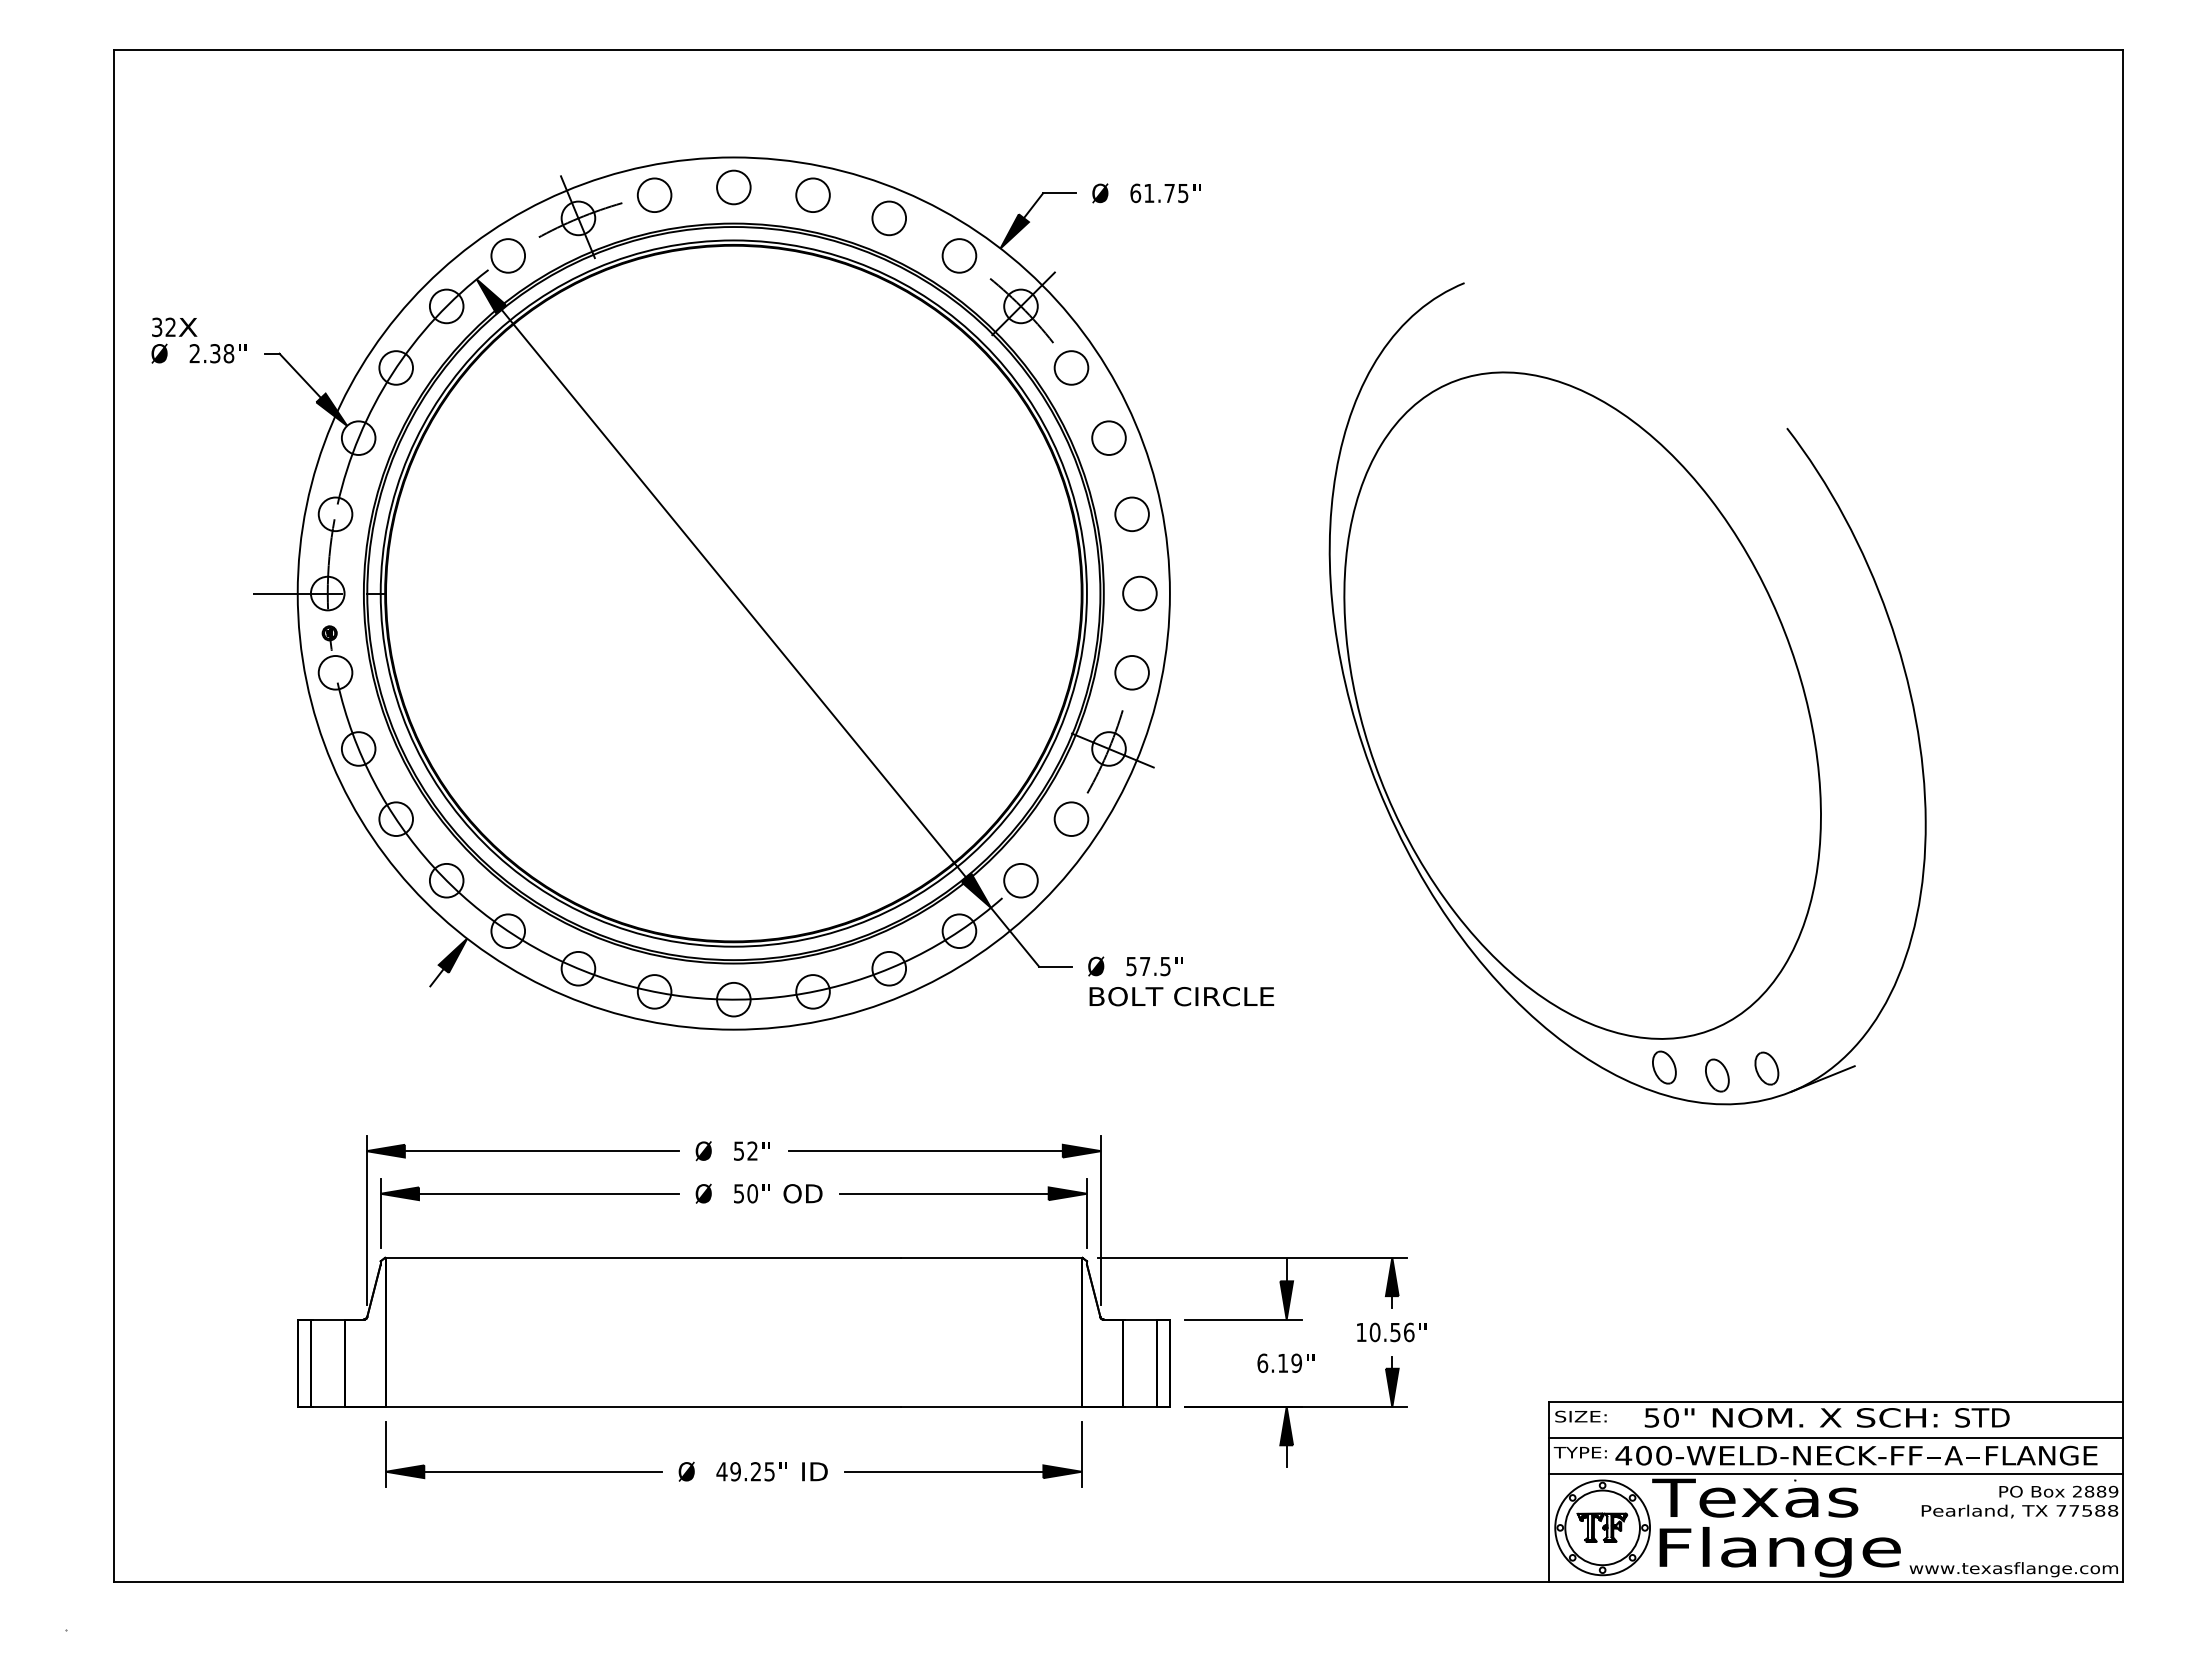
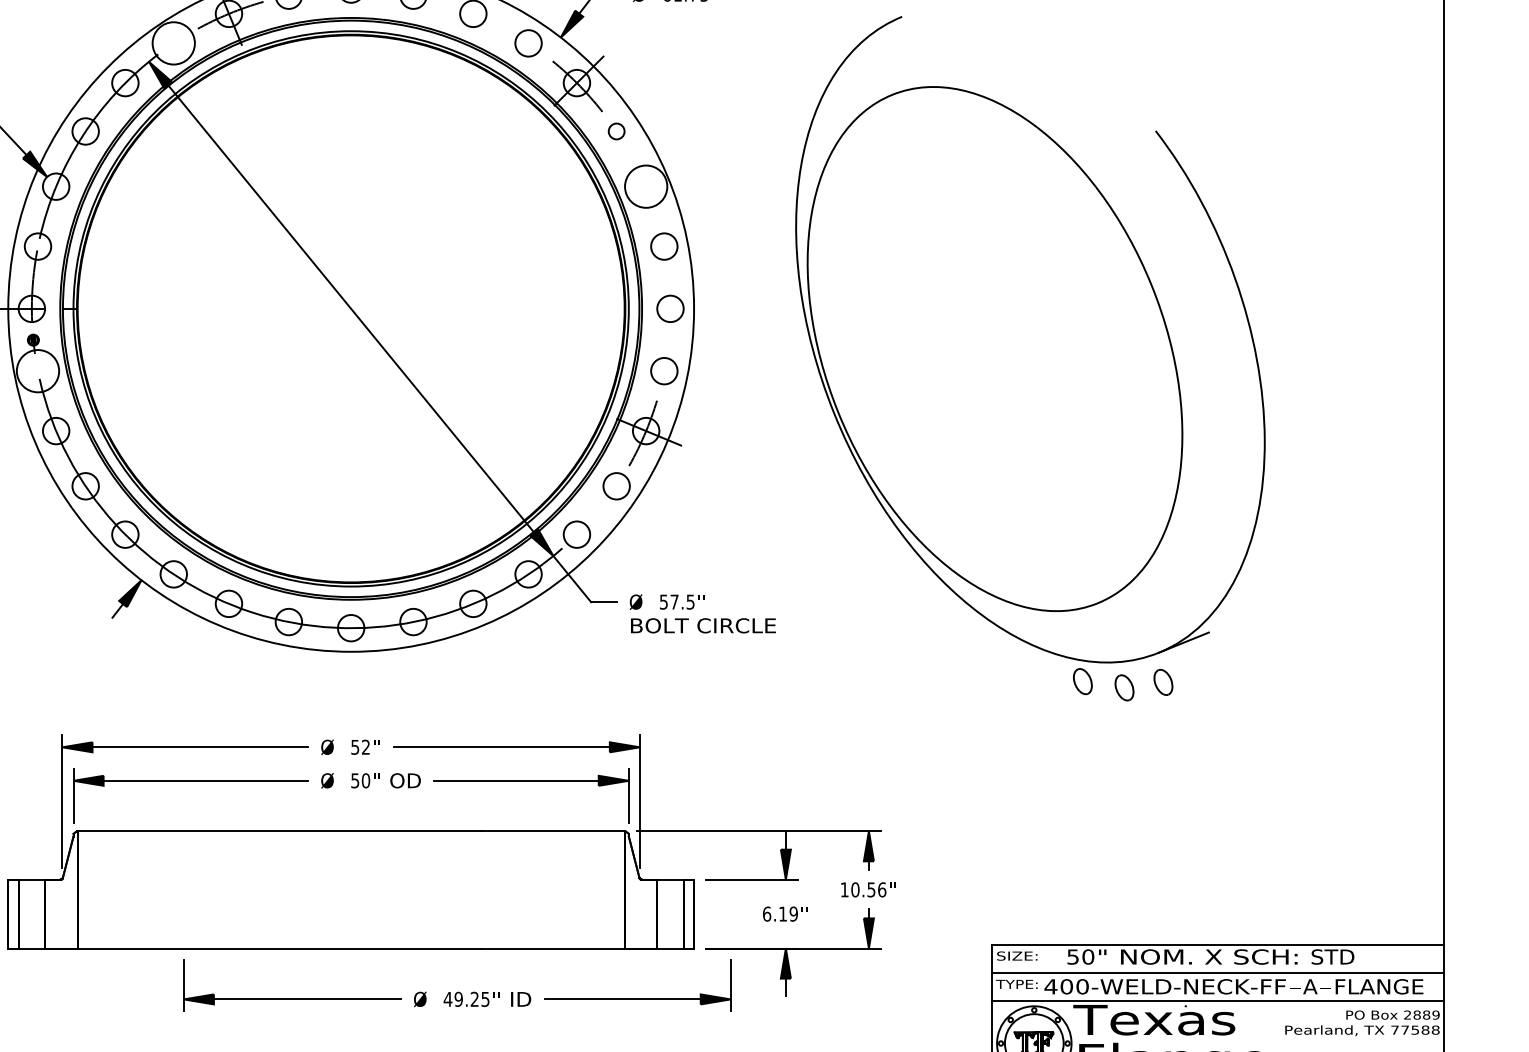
circle: (508, 255) -> (173, 43), size x1.6
circle: (1071, 367) -> (616, 131), size x0.6
circle: (1108, 437) -> (645, 186), size x1.6
circle: (335, 672) -> (37, 370), size x1.6
part: (1627, 693) -> (1030, 339), moved
part: (733, 1462) -> (457, 992), moved

